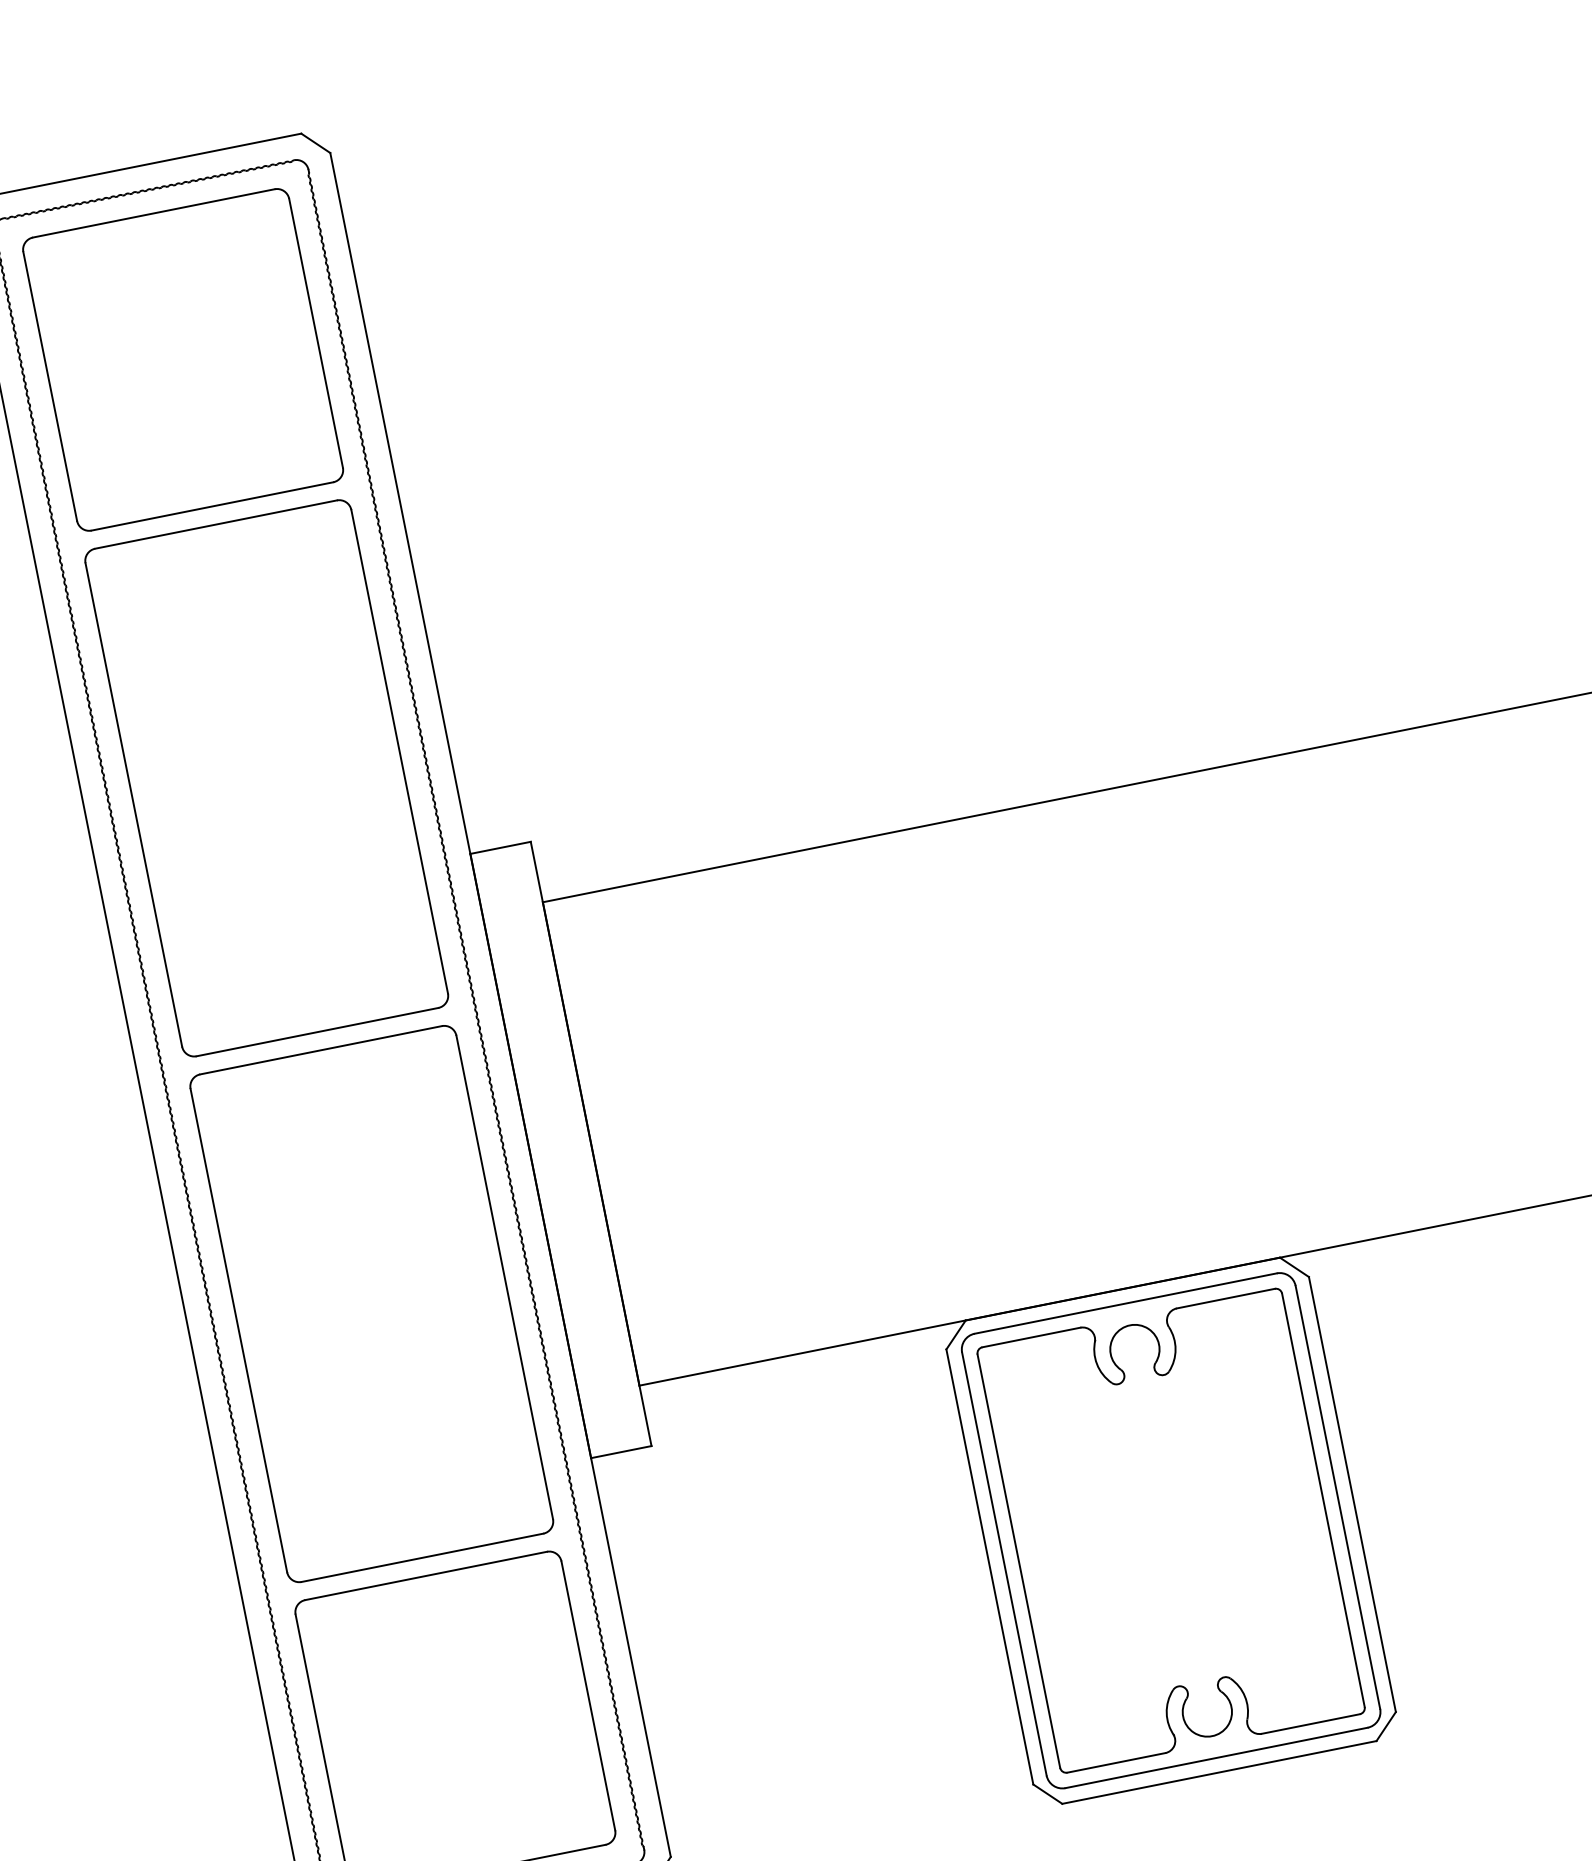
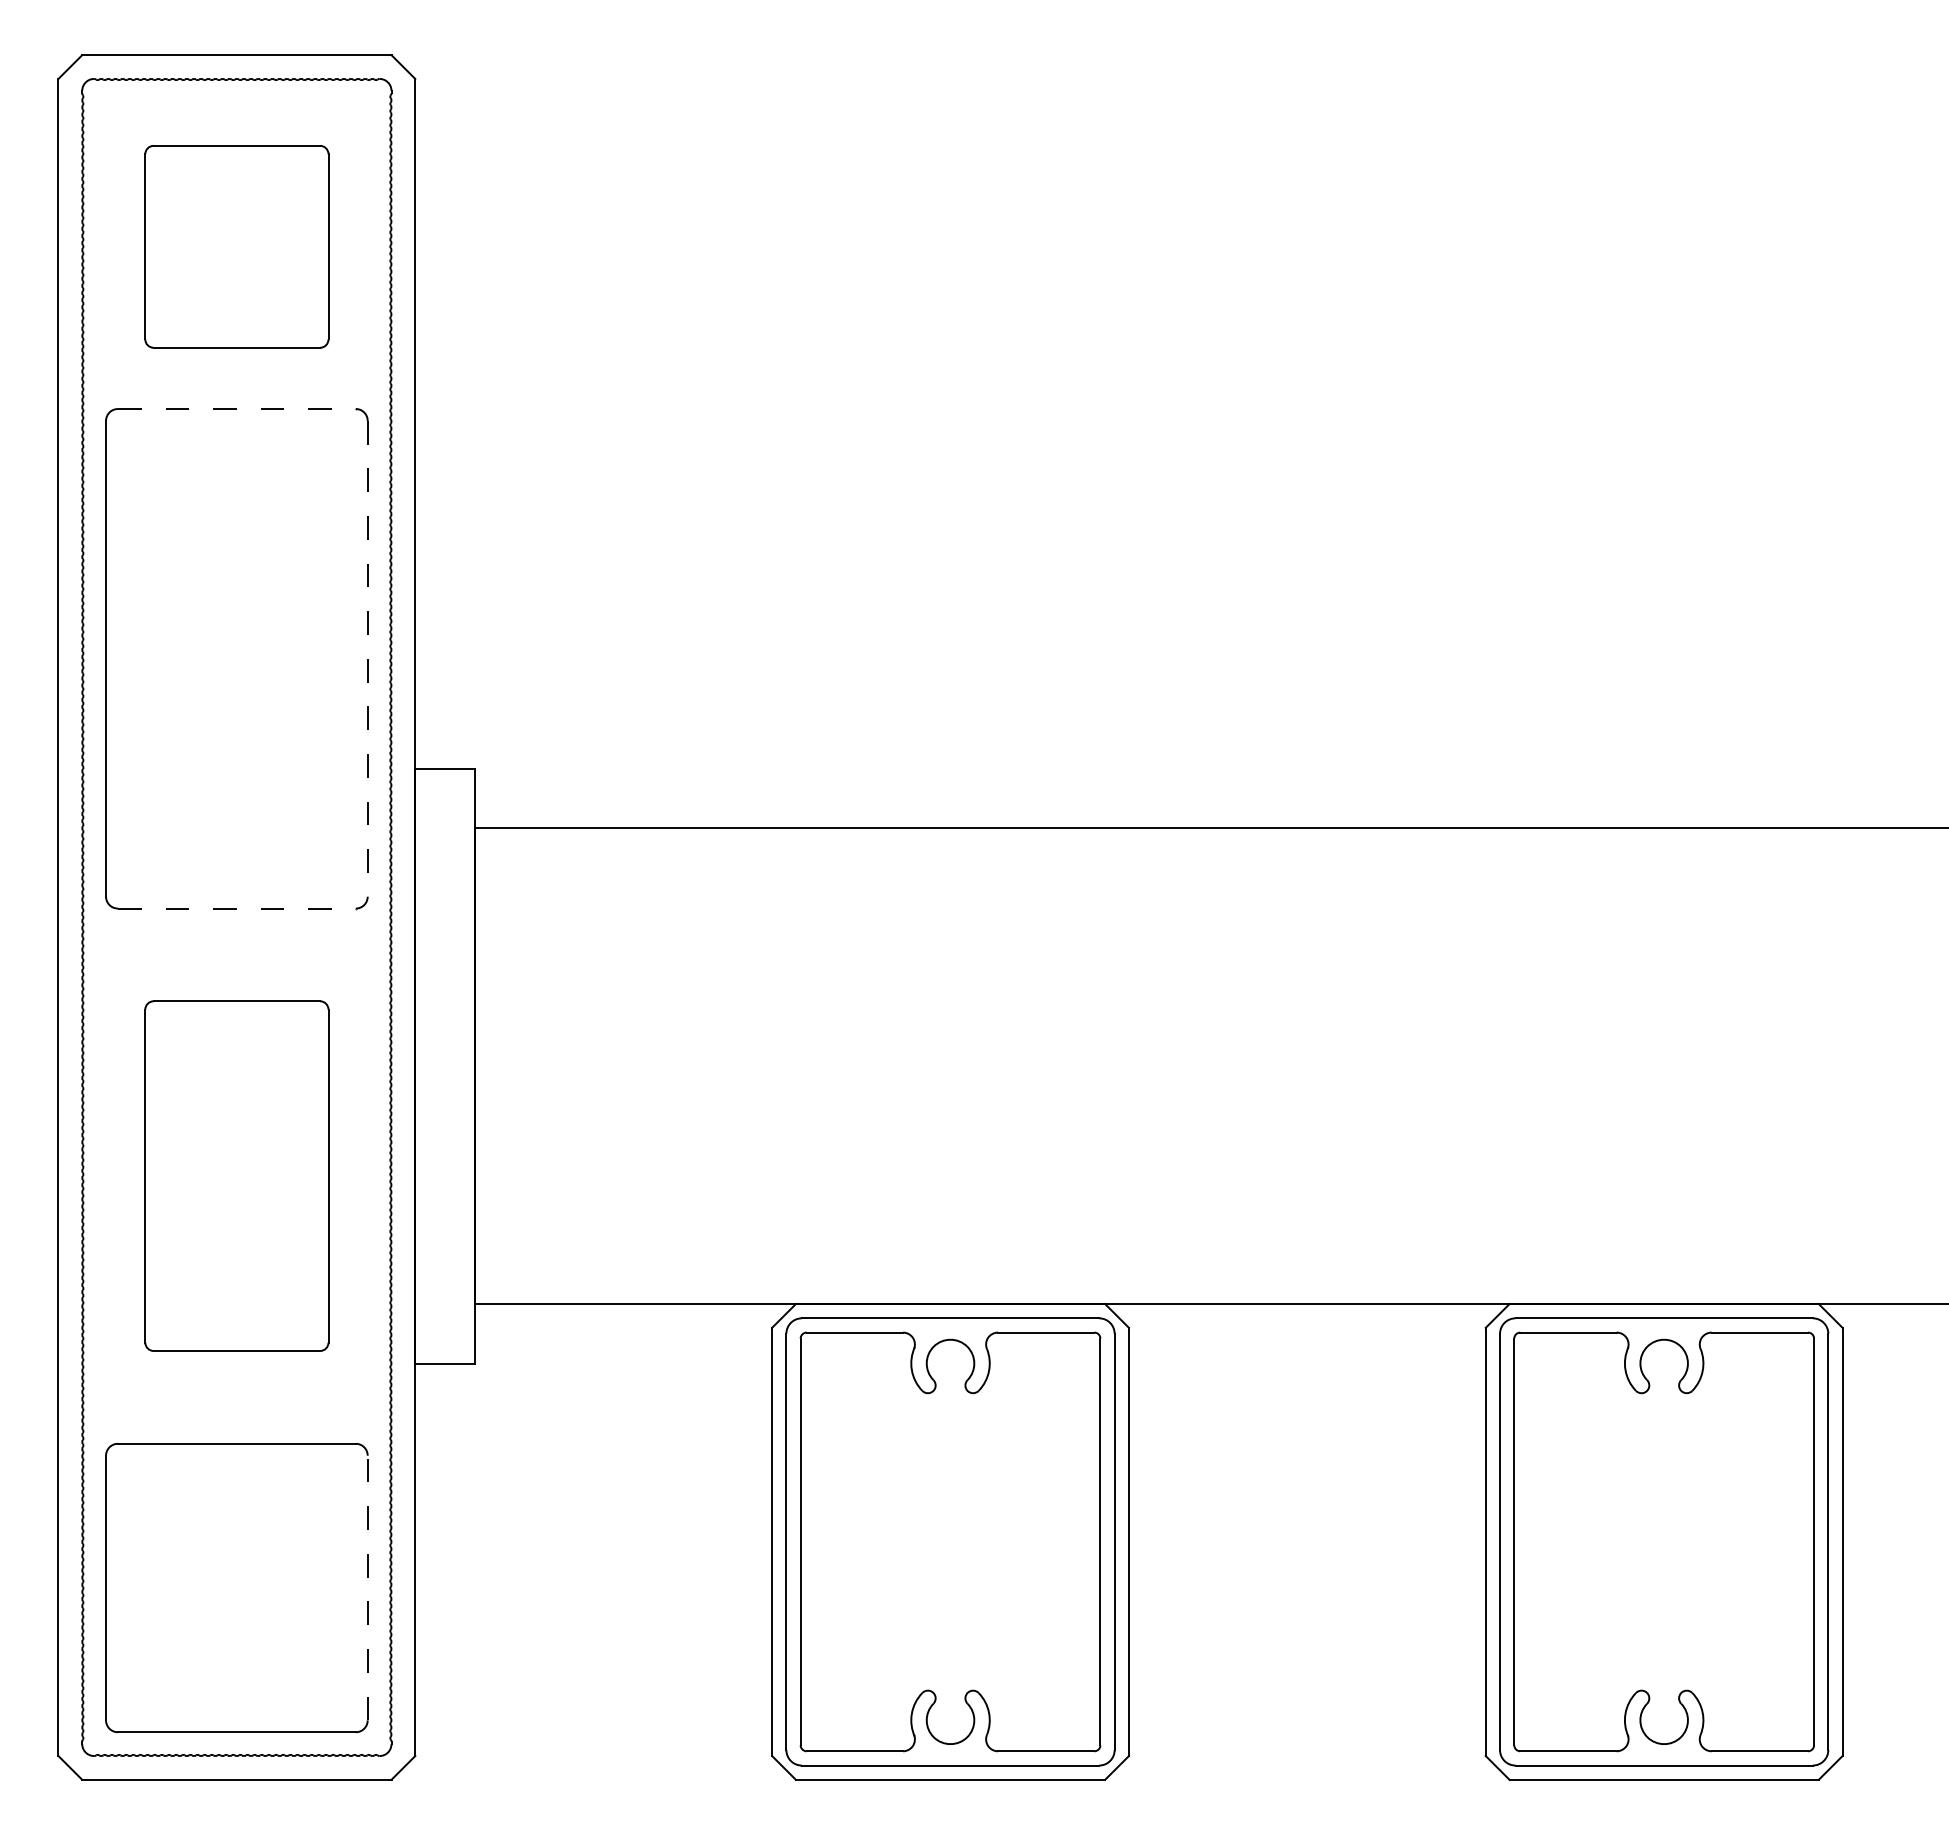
part: (182, 359) -> (236, 246), size x0.7
line: (215, 525) -> (236, 409), solid -> dashed
line: (399, 751) -> (367, 658), solid -> dashed
line: (317, 1032) -> (236, 908), solid -> dashed
part: (371, 1303) -> (236, 1175), size x0.7
line: (588, 1695) -> (367, 1587), solid -> dashed

